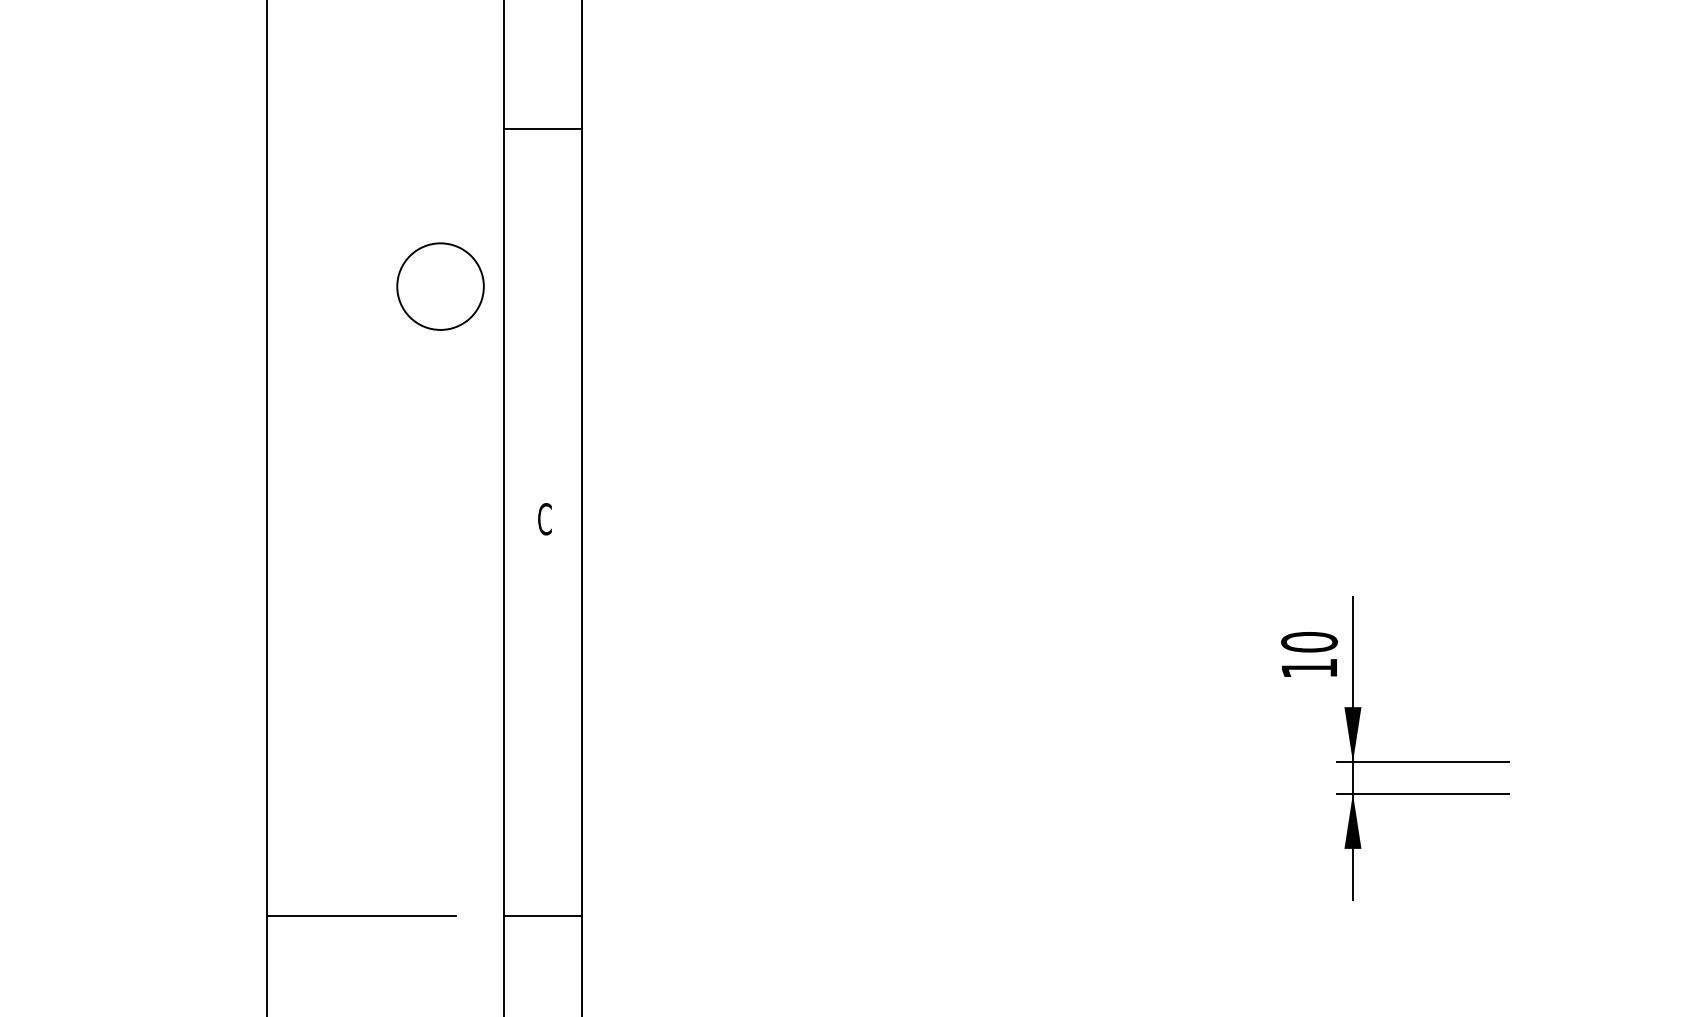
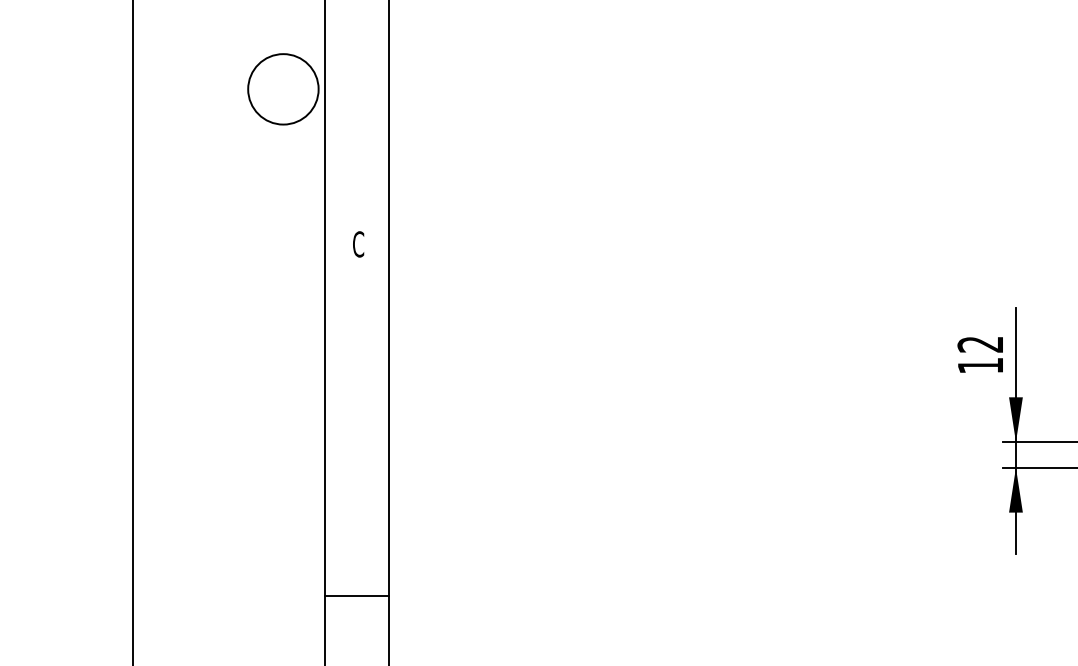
circle: (440, 286) -> (283, 89), moved
text: (1309, 642) -> (980, 344), 10 -> 12
line: (361, 916) -> (209, 567), removed
line: (542, 916) -> (356, 596), moved

